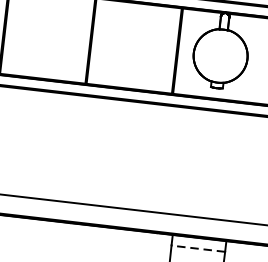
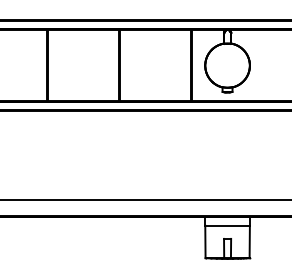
line: (198, 248) -> (227, 225), dashed -> solid

